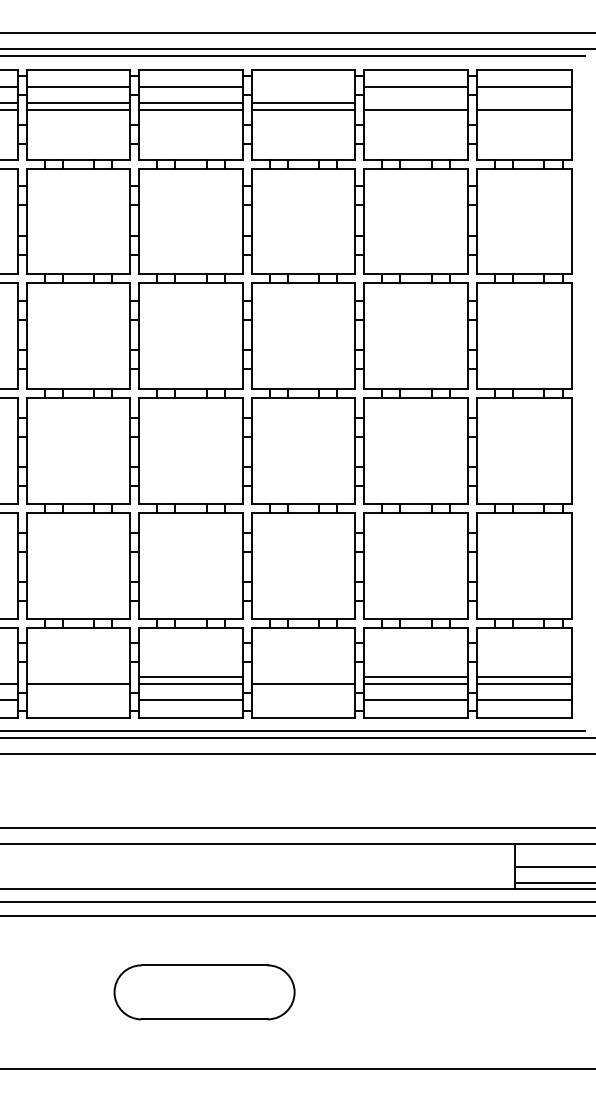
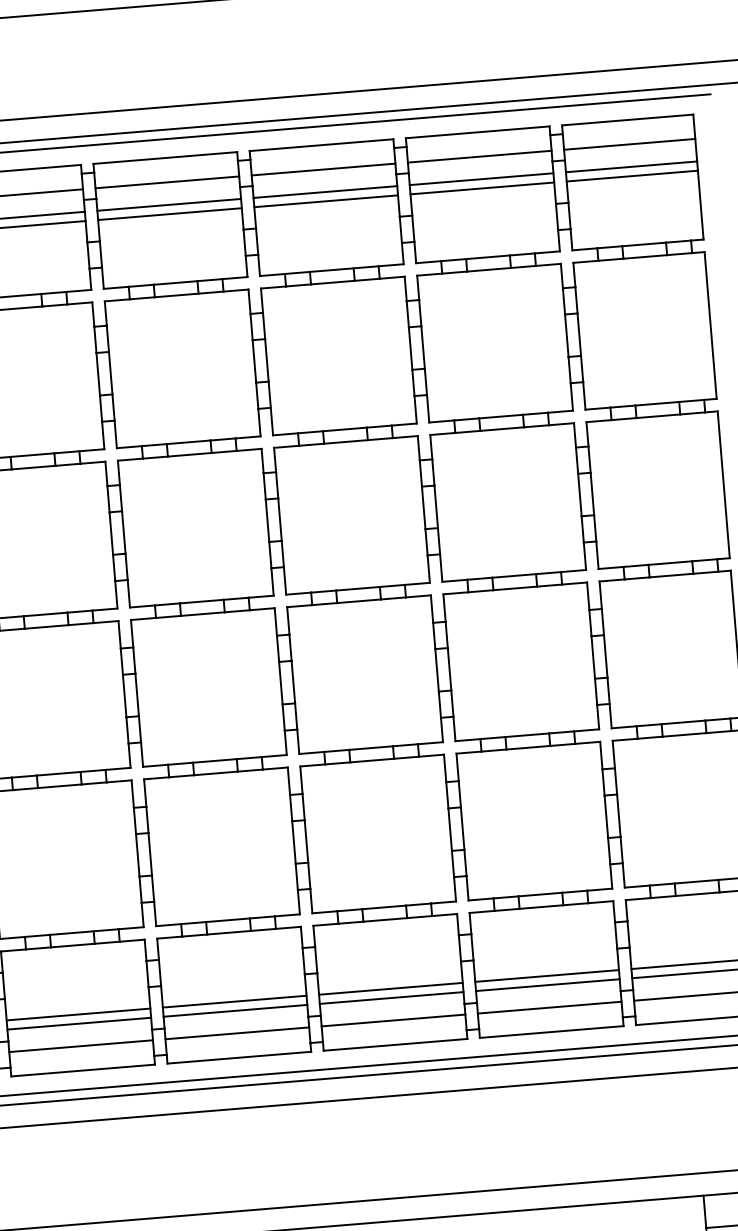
line: (303, 87) -> (323, 170), added
line: (415, 103) -> (480, 179), added
line: (523, 103) -> (630, 167), added
line: (78, 677) -> (78, 1014), added
line: (303, 677) -> (390, 988), added
line: (78, 700) -> (81, 1046), added
line: (303, 700) -> (393, 1020), added

